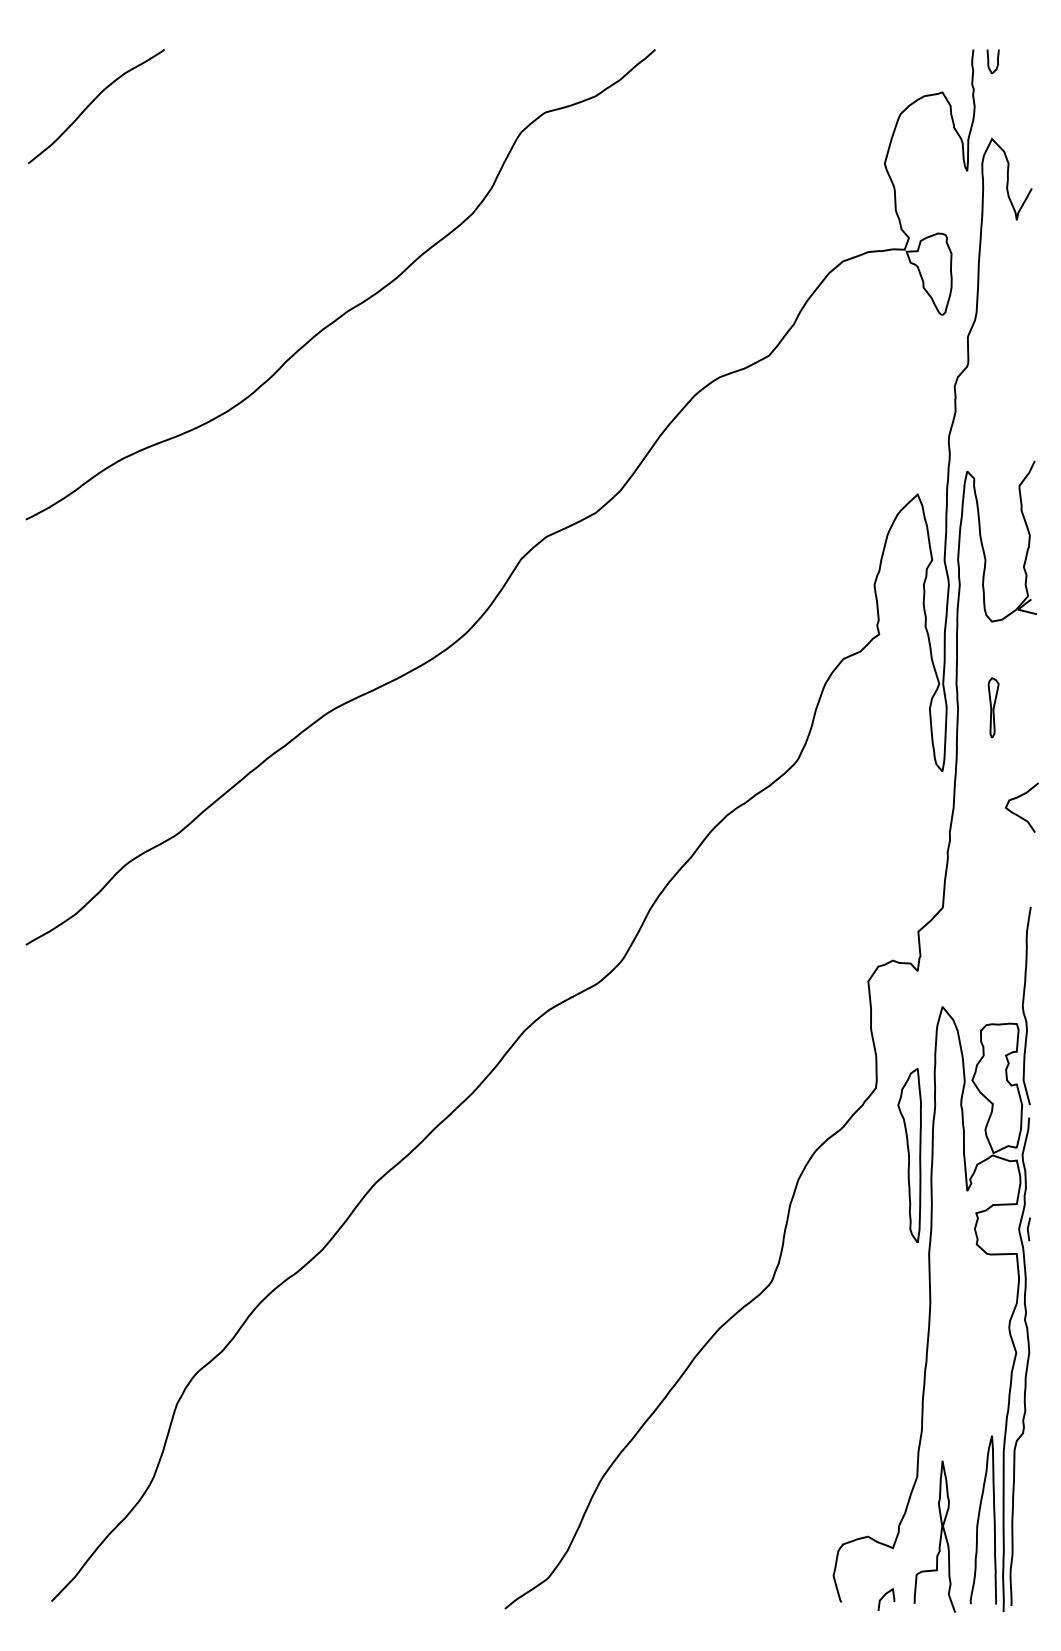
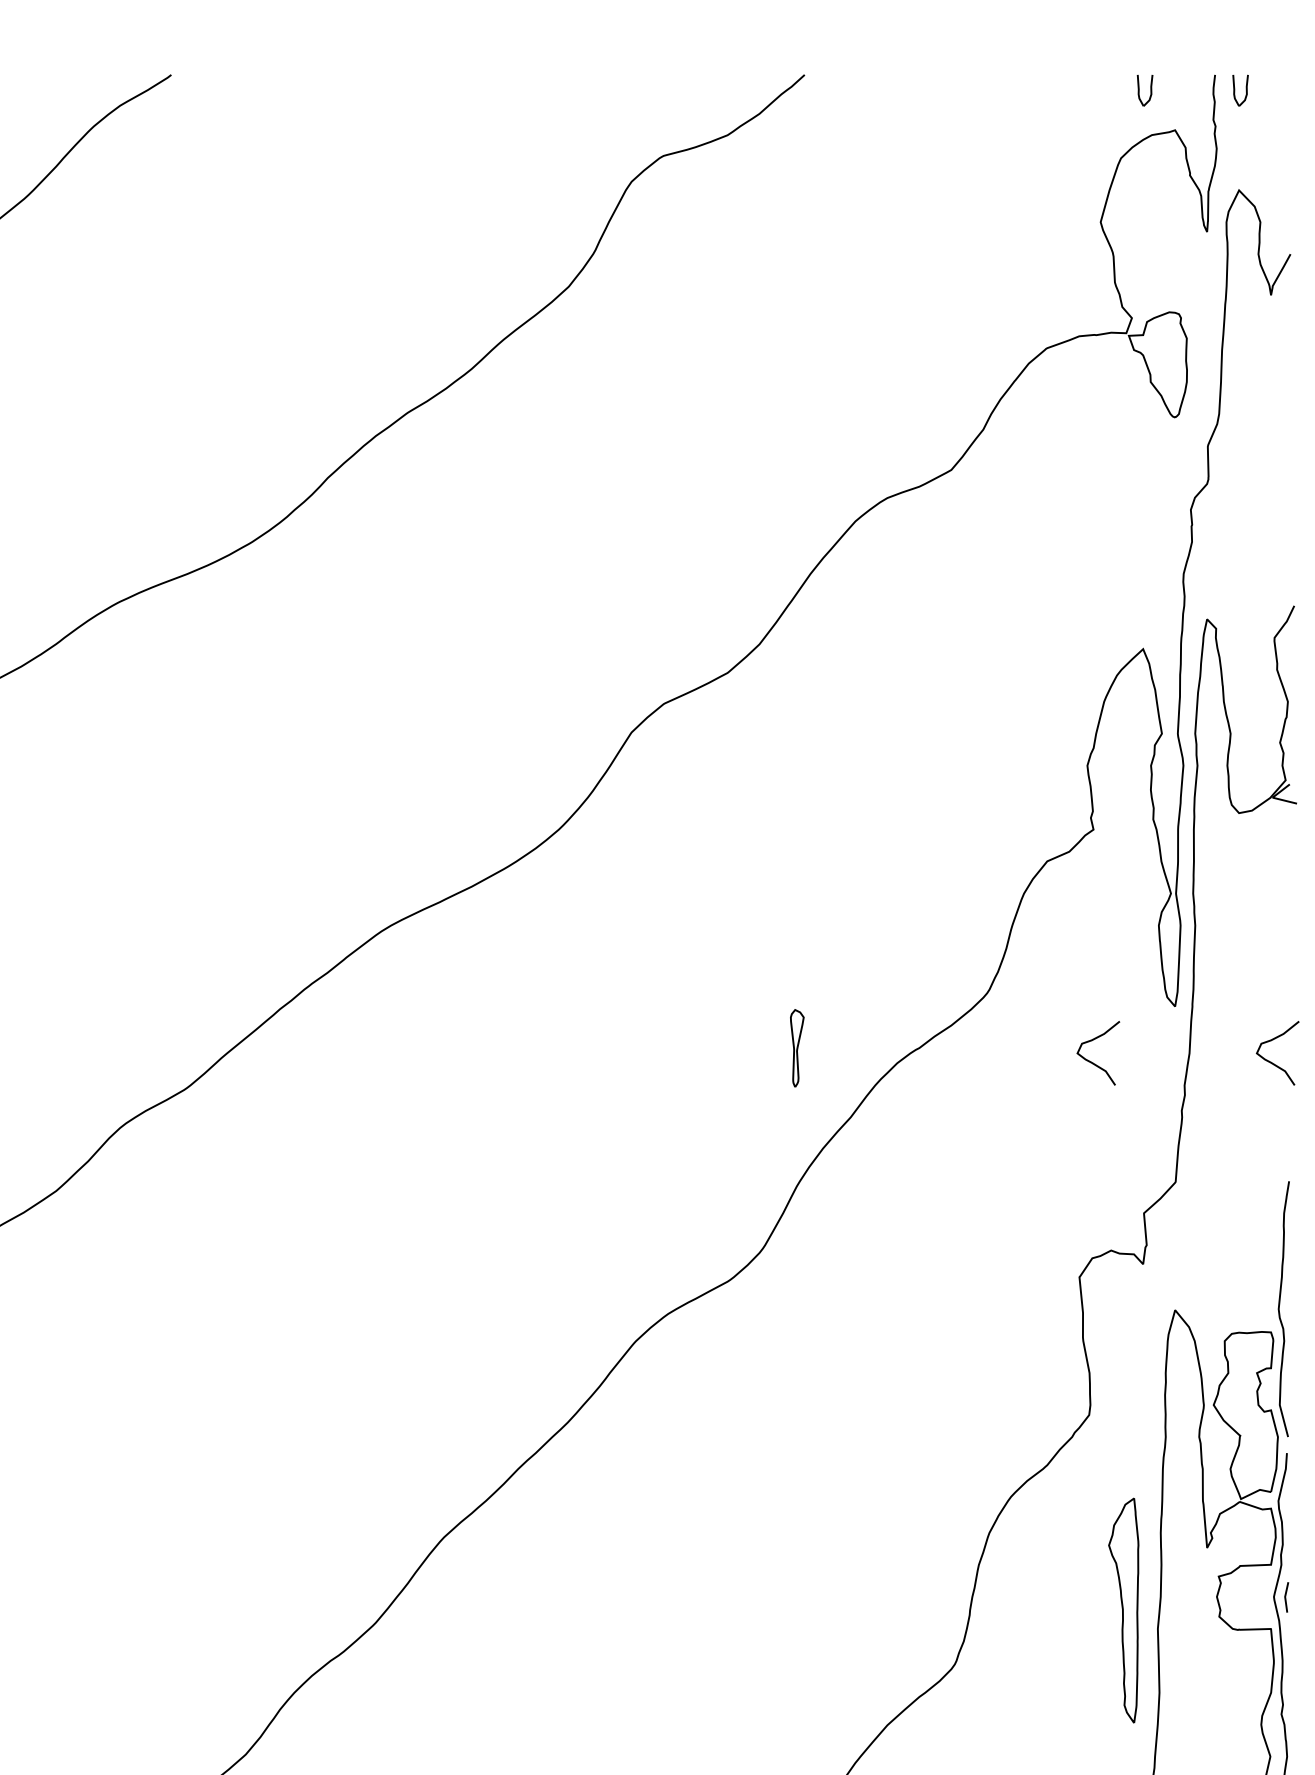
part: (918, 61) -> (1144, 90), added
part: (993, 707) -> (797, 1047), moved
curve: (879, 814) -> (1093, 1062), added
part: (909, 1155) -> (1123, 1610), moved

